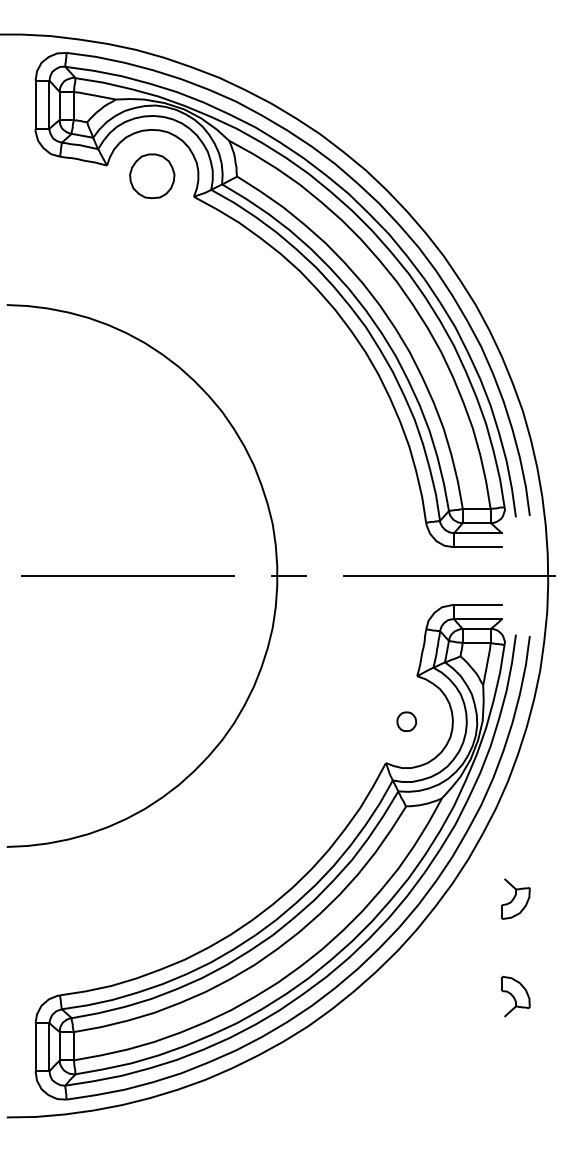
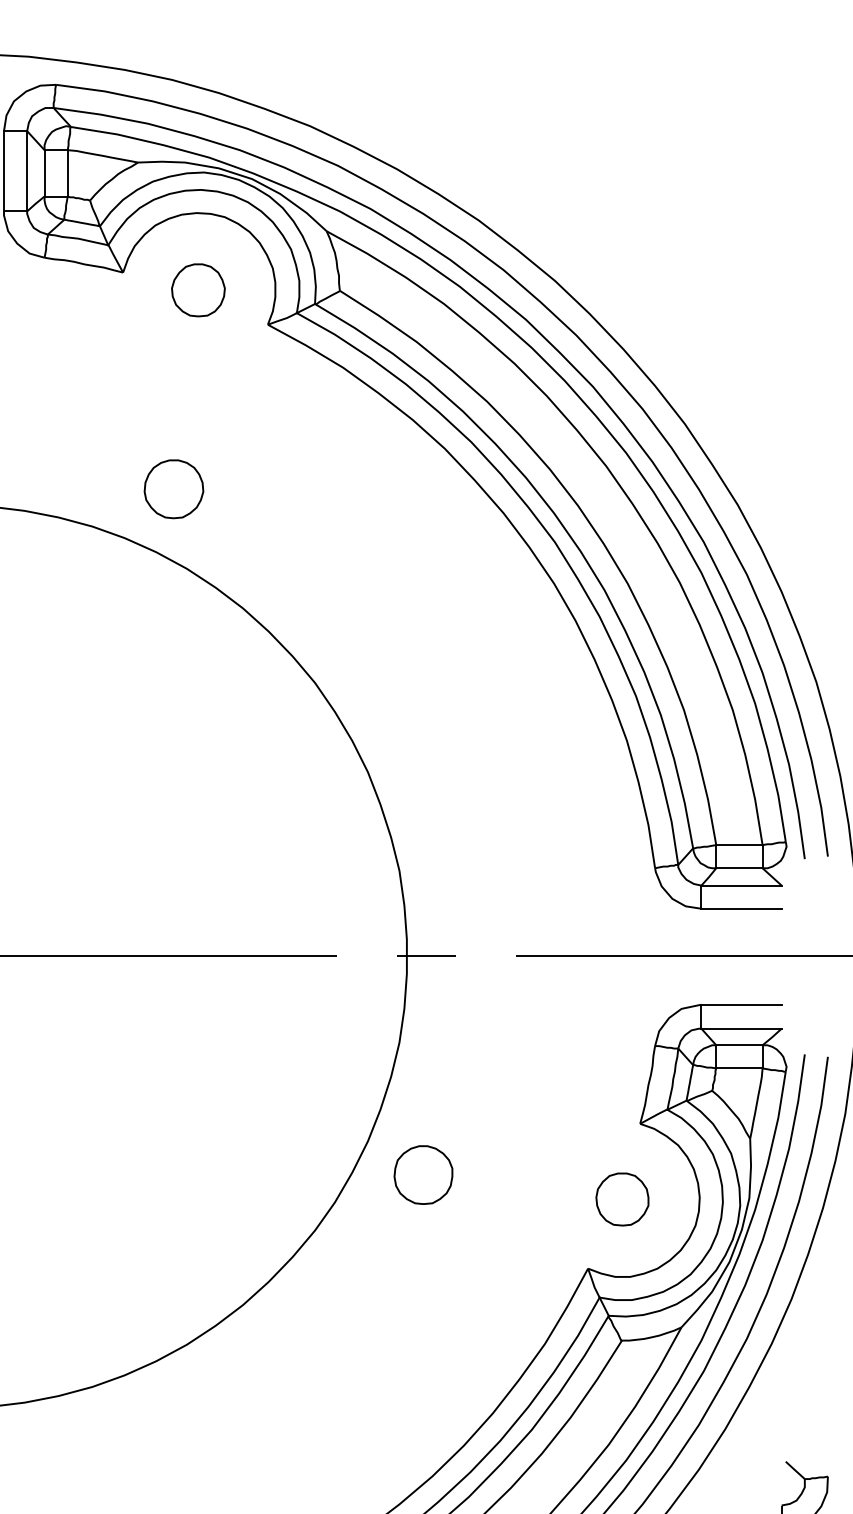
part: (151, 175) -> (197, 289), size x0.71
part: (137, 295) -> (173, 489), added
part: (287, 706) -> (423, 1174), added
part: (406, 721) -> (622, 1199), size x1.67

